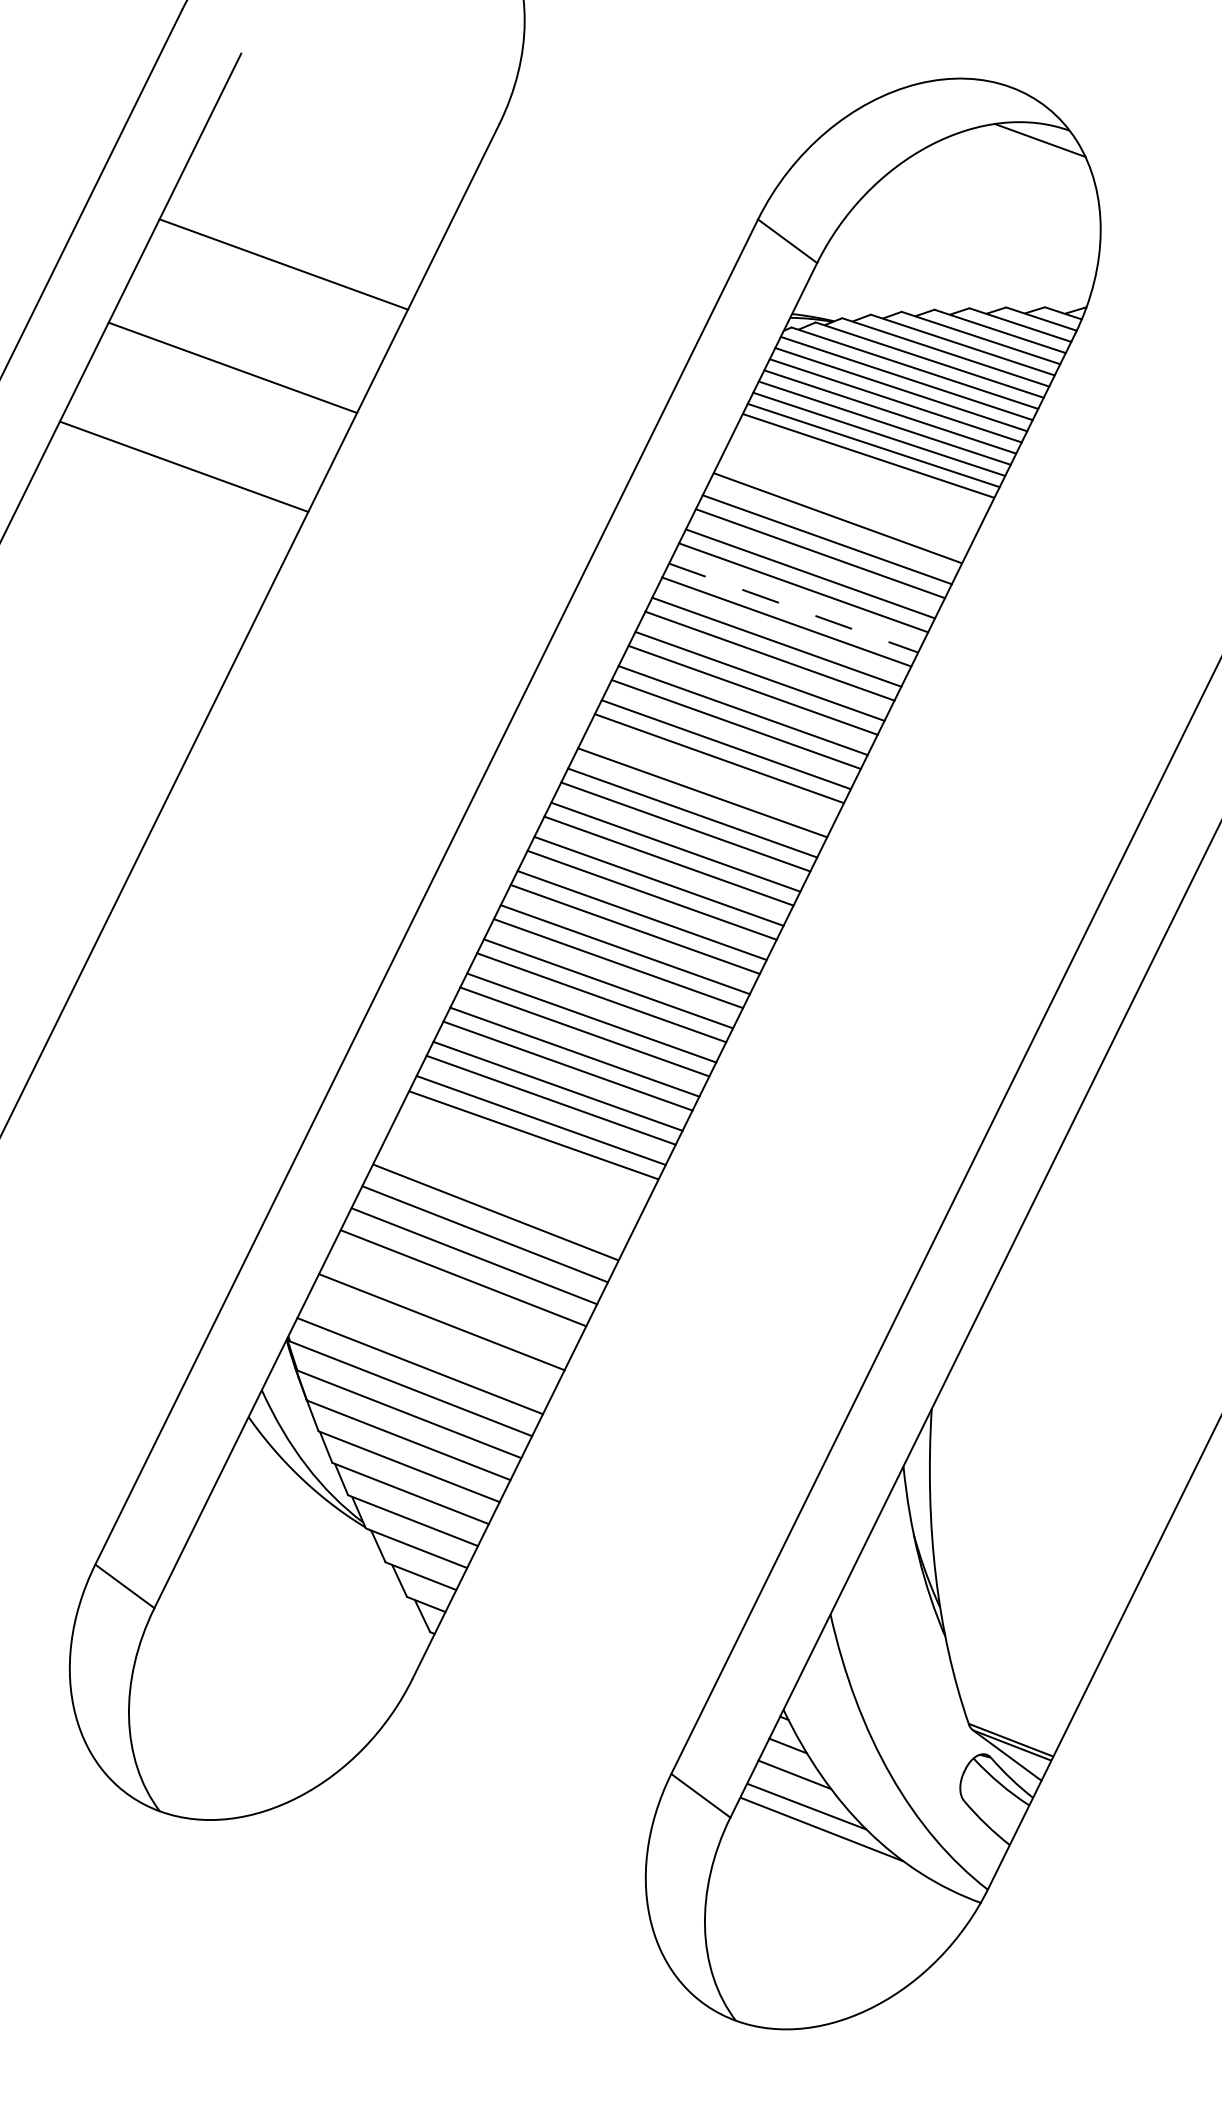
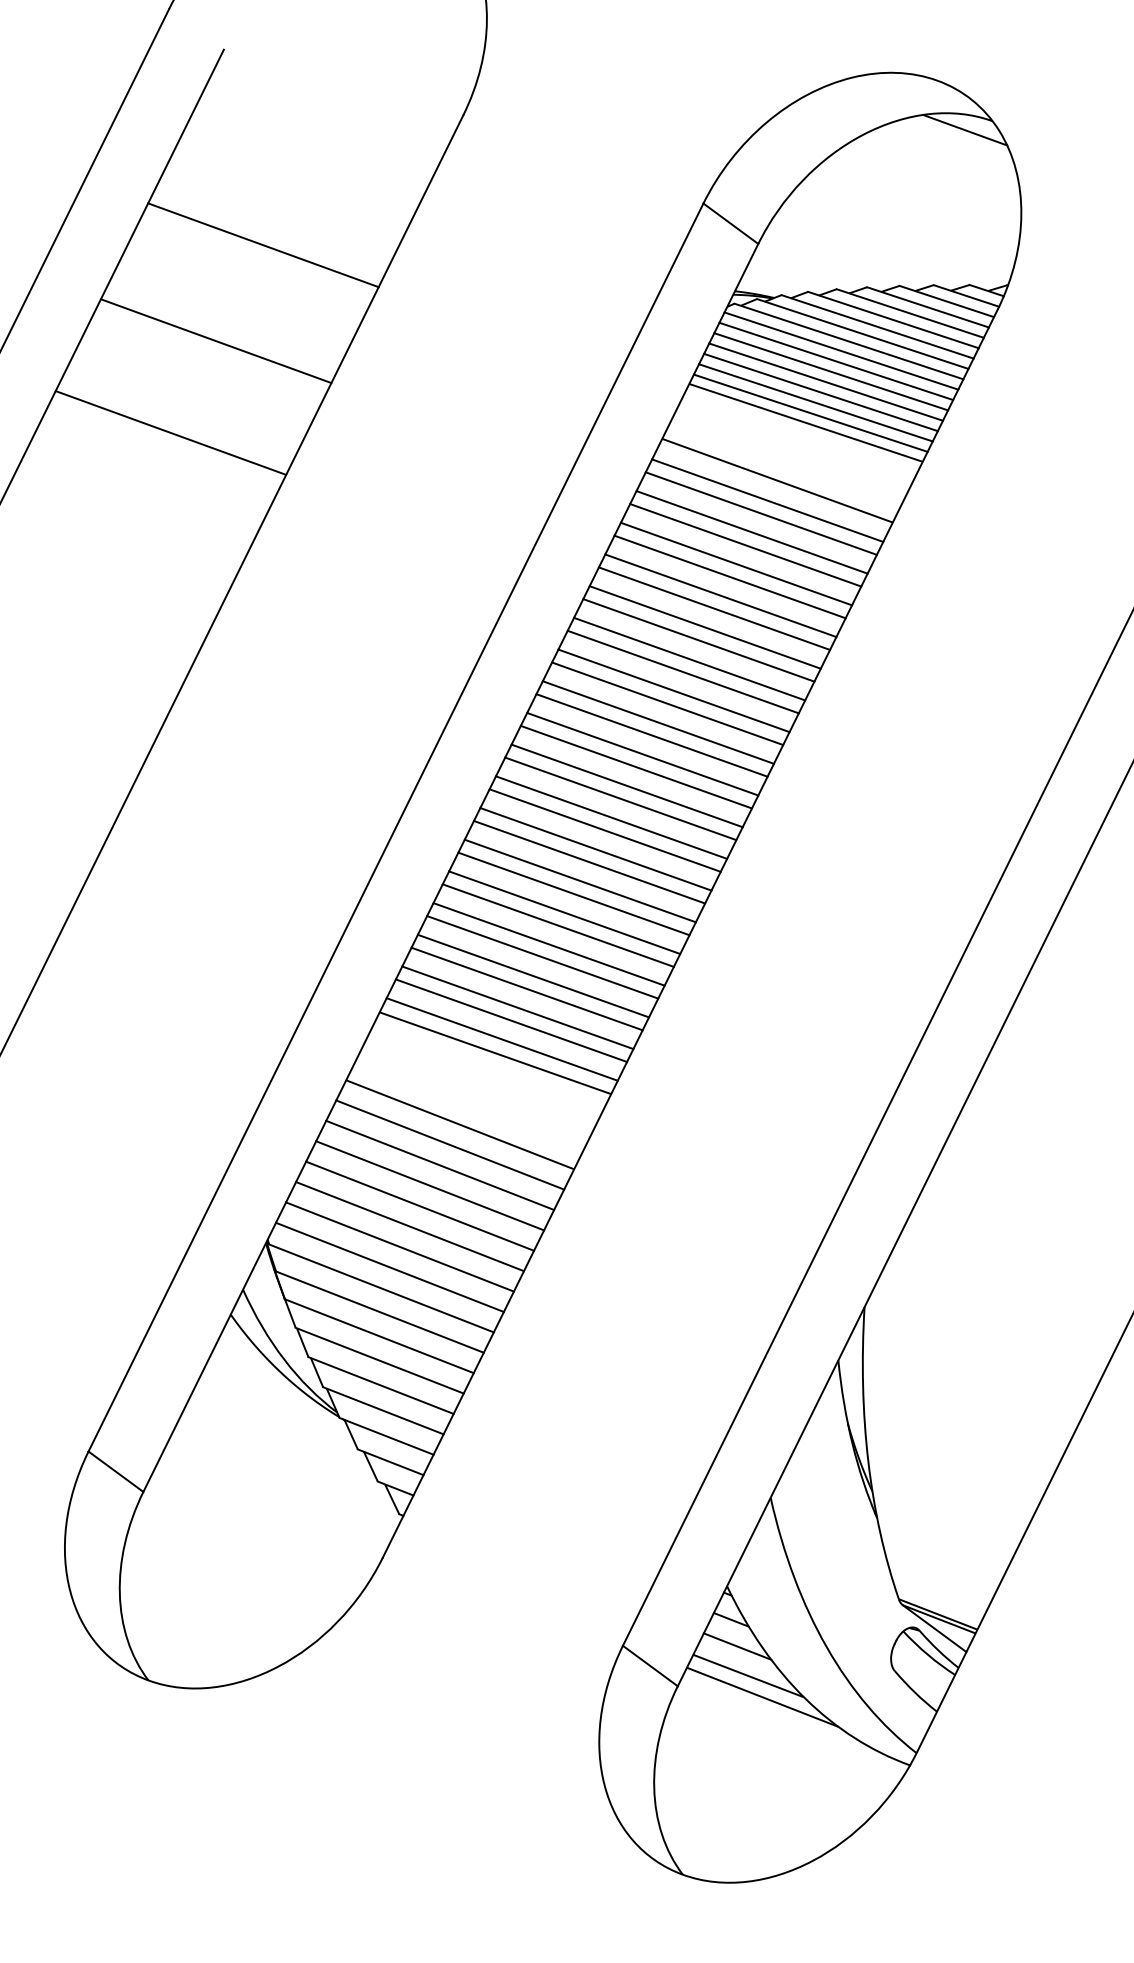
line: (794, 608) -> (737, 564), dashed -> solid
line: (709, 778) -> (658, 722), added
line: (452, 1300) -> (419, 1206), added
line: (430, 1344) -> (399, 1247), added

